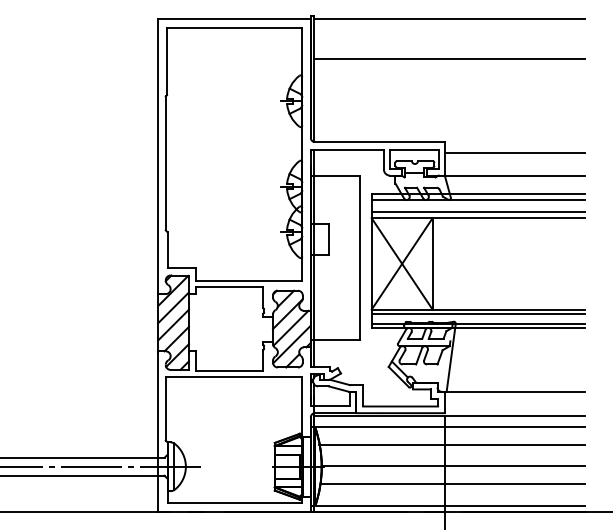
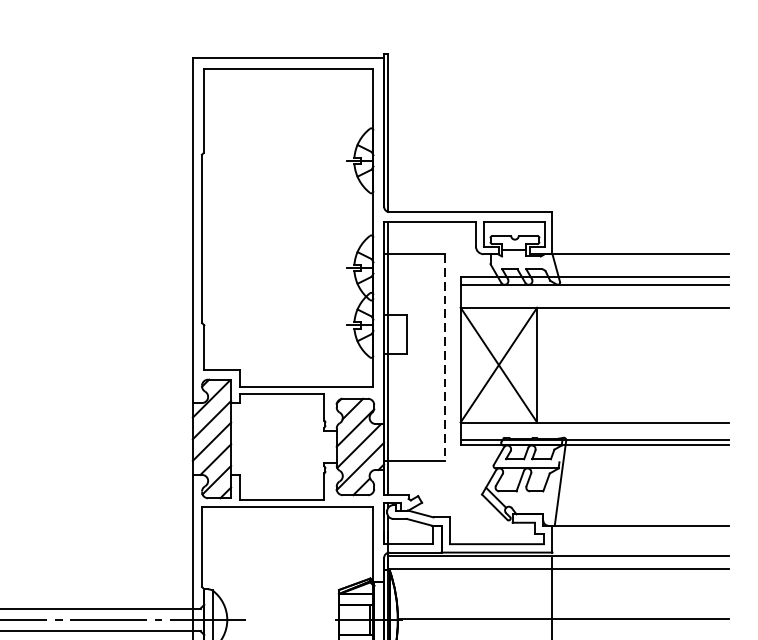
line: (449, 19) -> (558, 58), removed
line: (449, 58) -> (558, 107), removed
line: (514, 153) -> (639, 226), removed
line: (478, 212) -> (594, 300), removed
line: (359, 258) -> (445, 358), solid -> dashed
line: (478, 313) -> (594, 427), removed
line: (451, 444) -> (560, 591), removed

